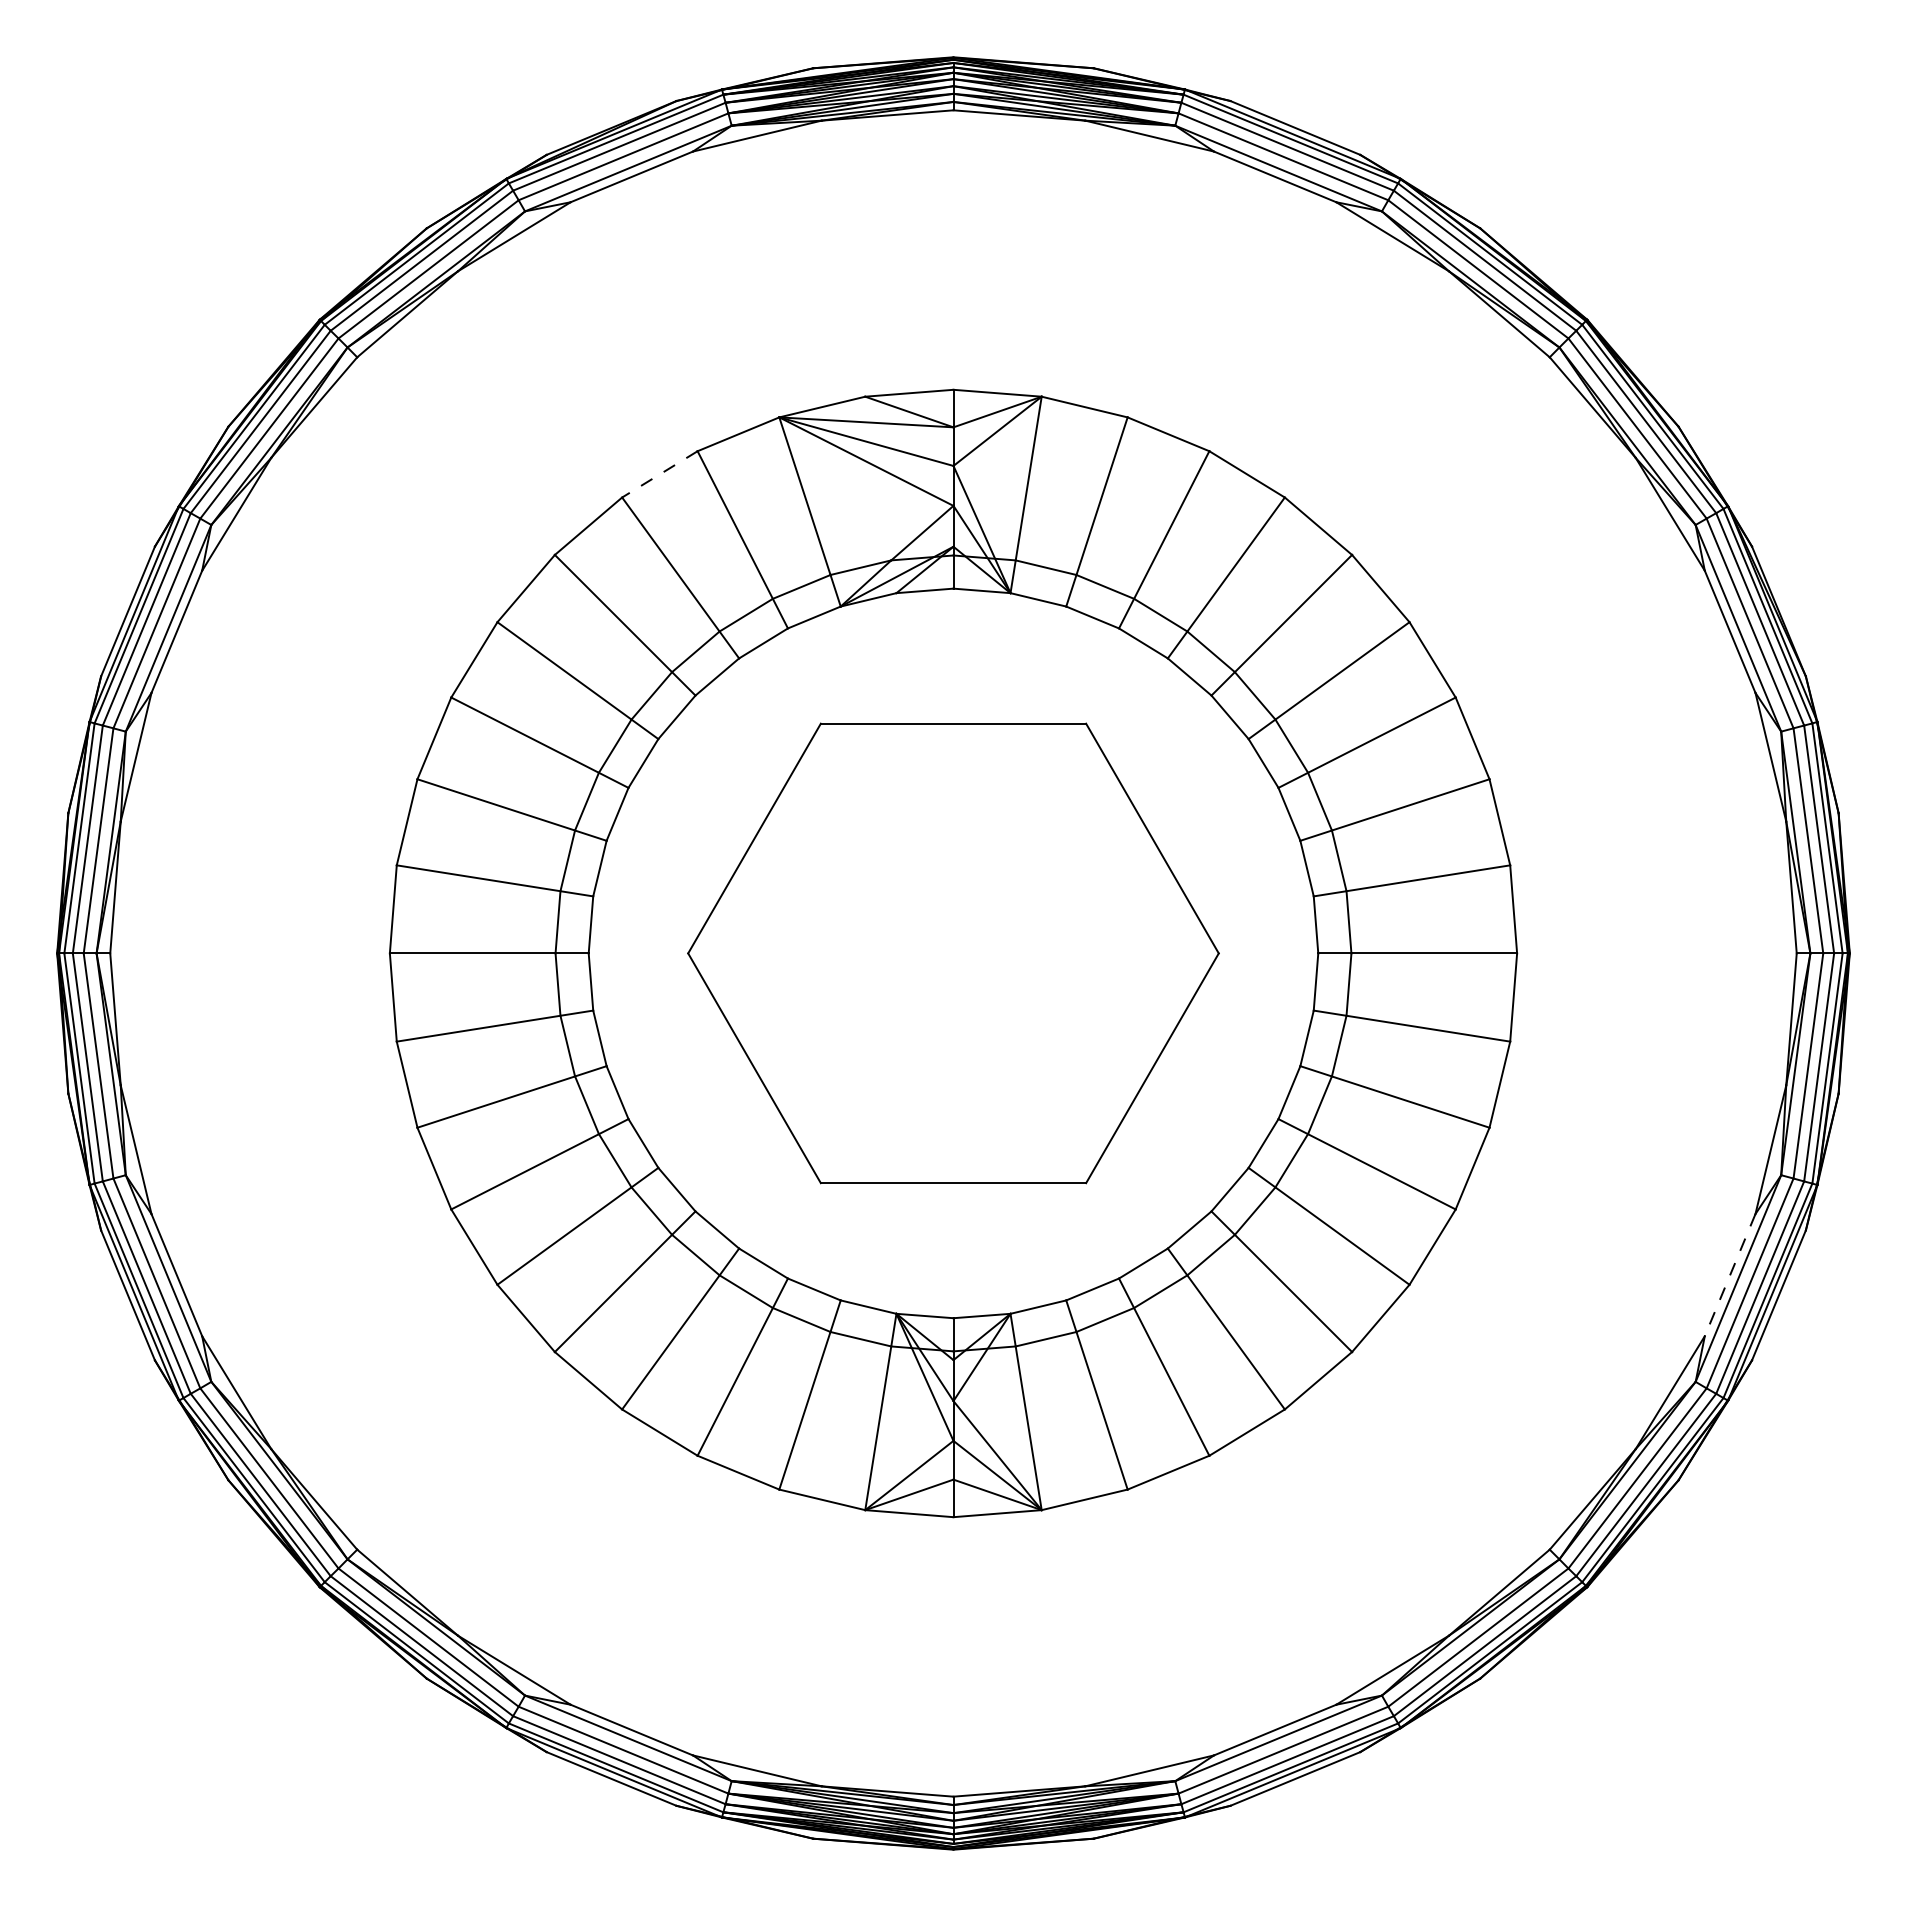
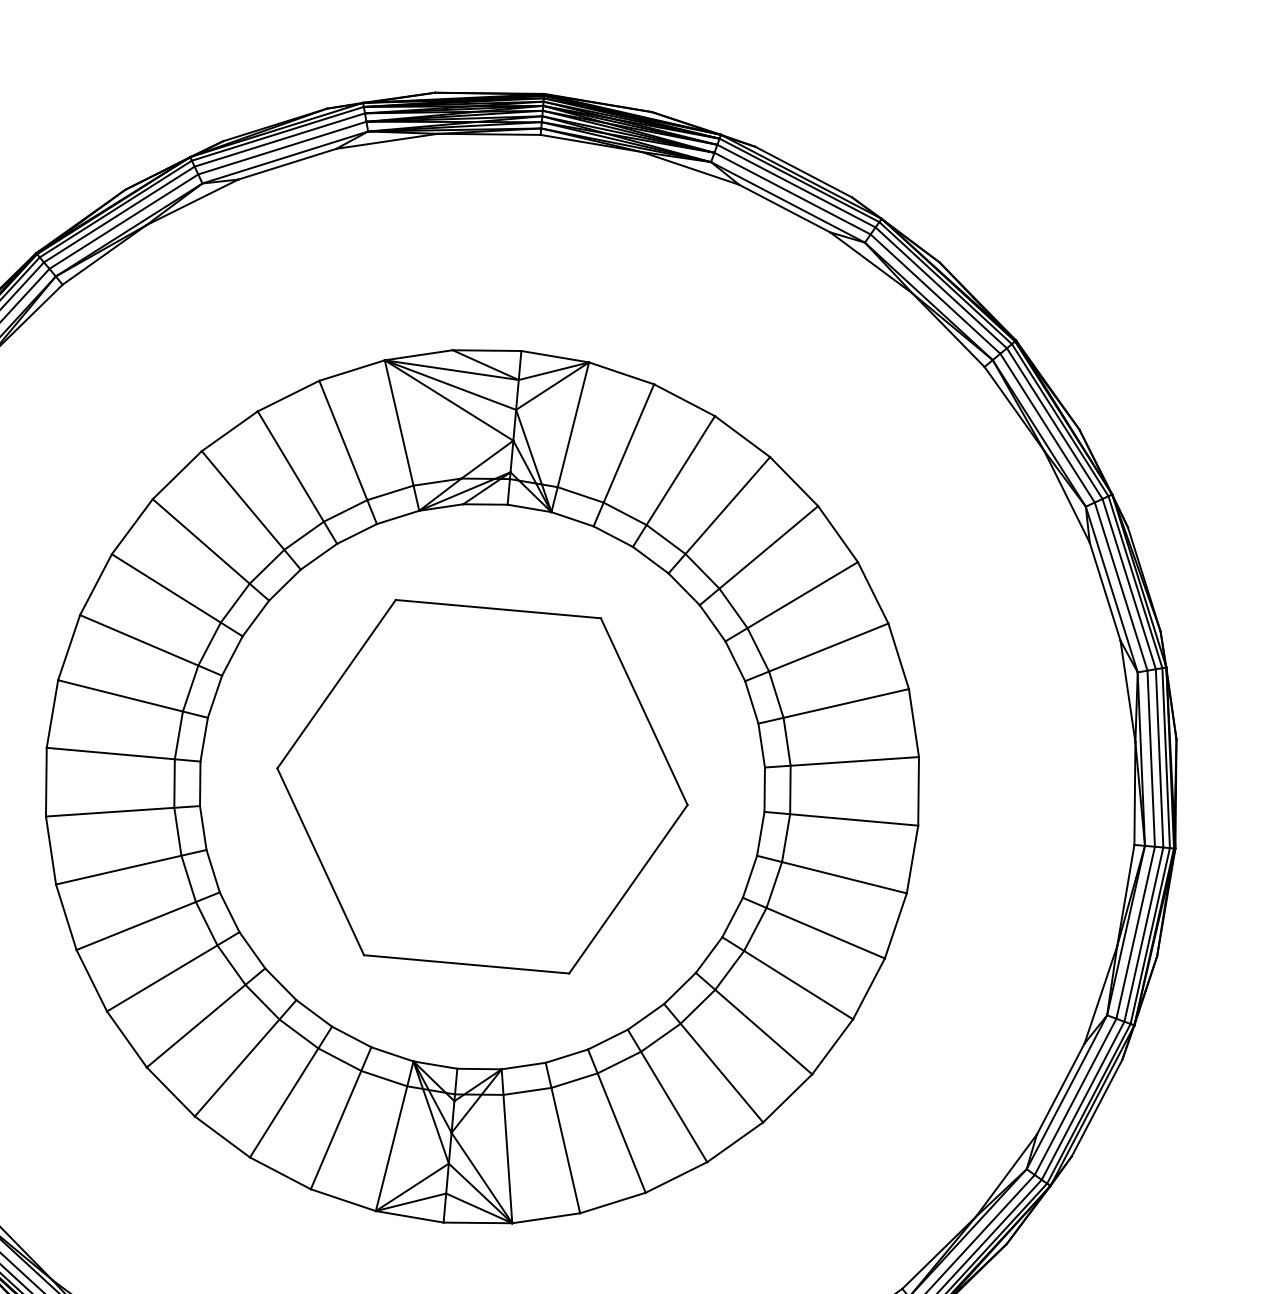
line: (659, 474) -> (288, 396), dashed -> solid
line: (1729, 1275) -> (1060, 1089), dashed -> solid

